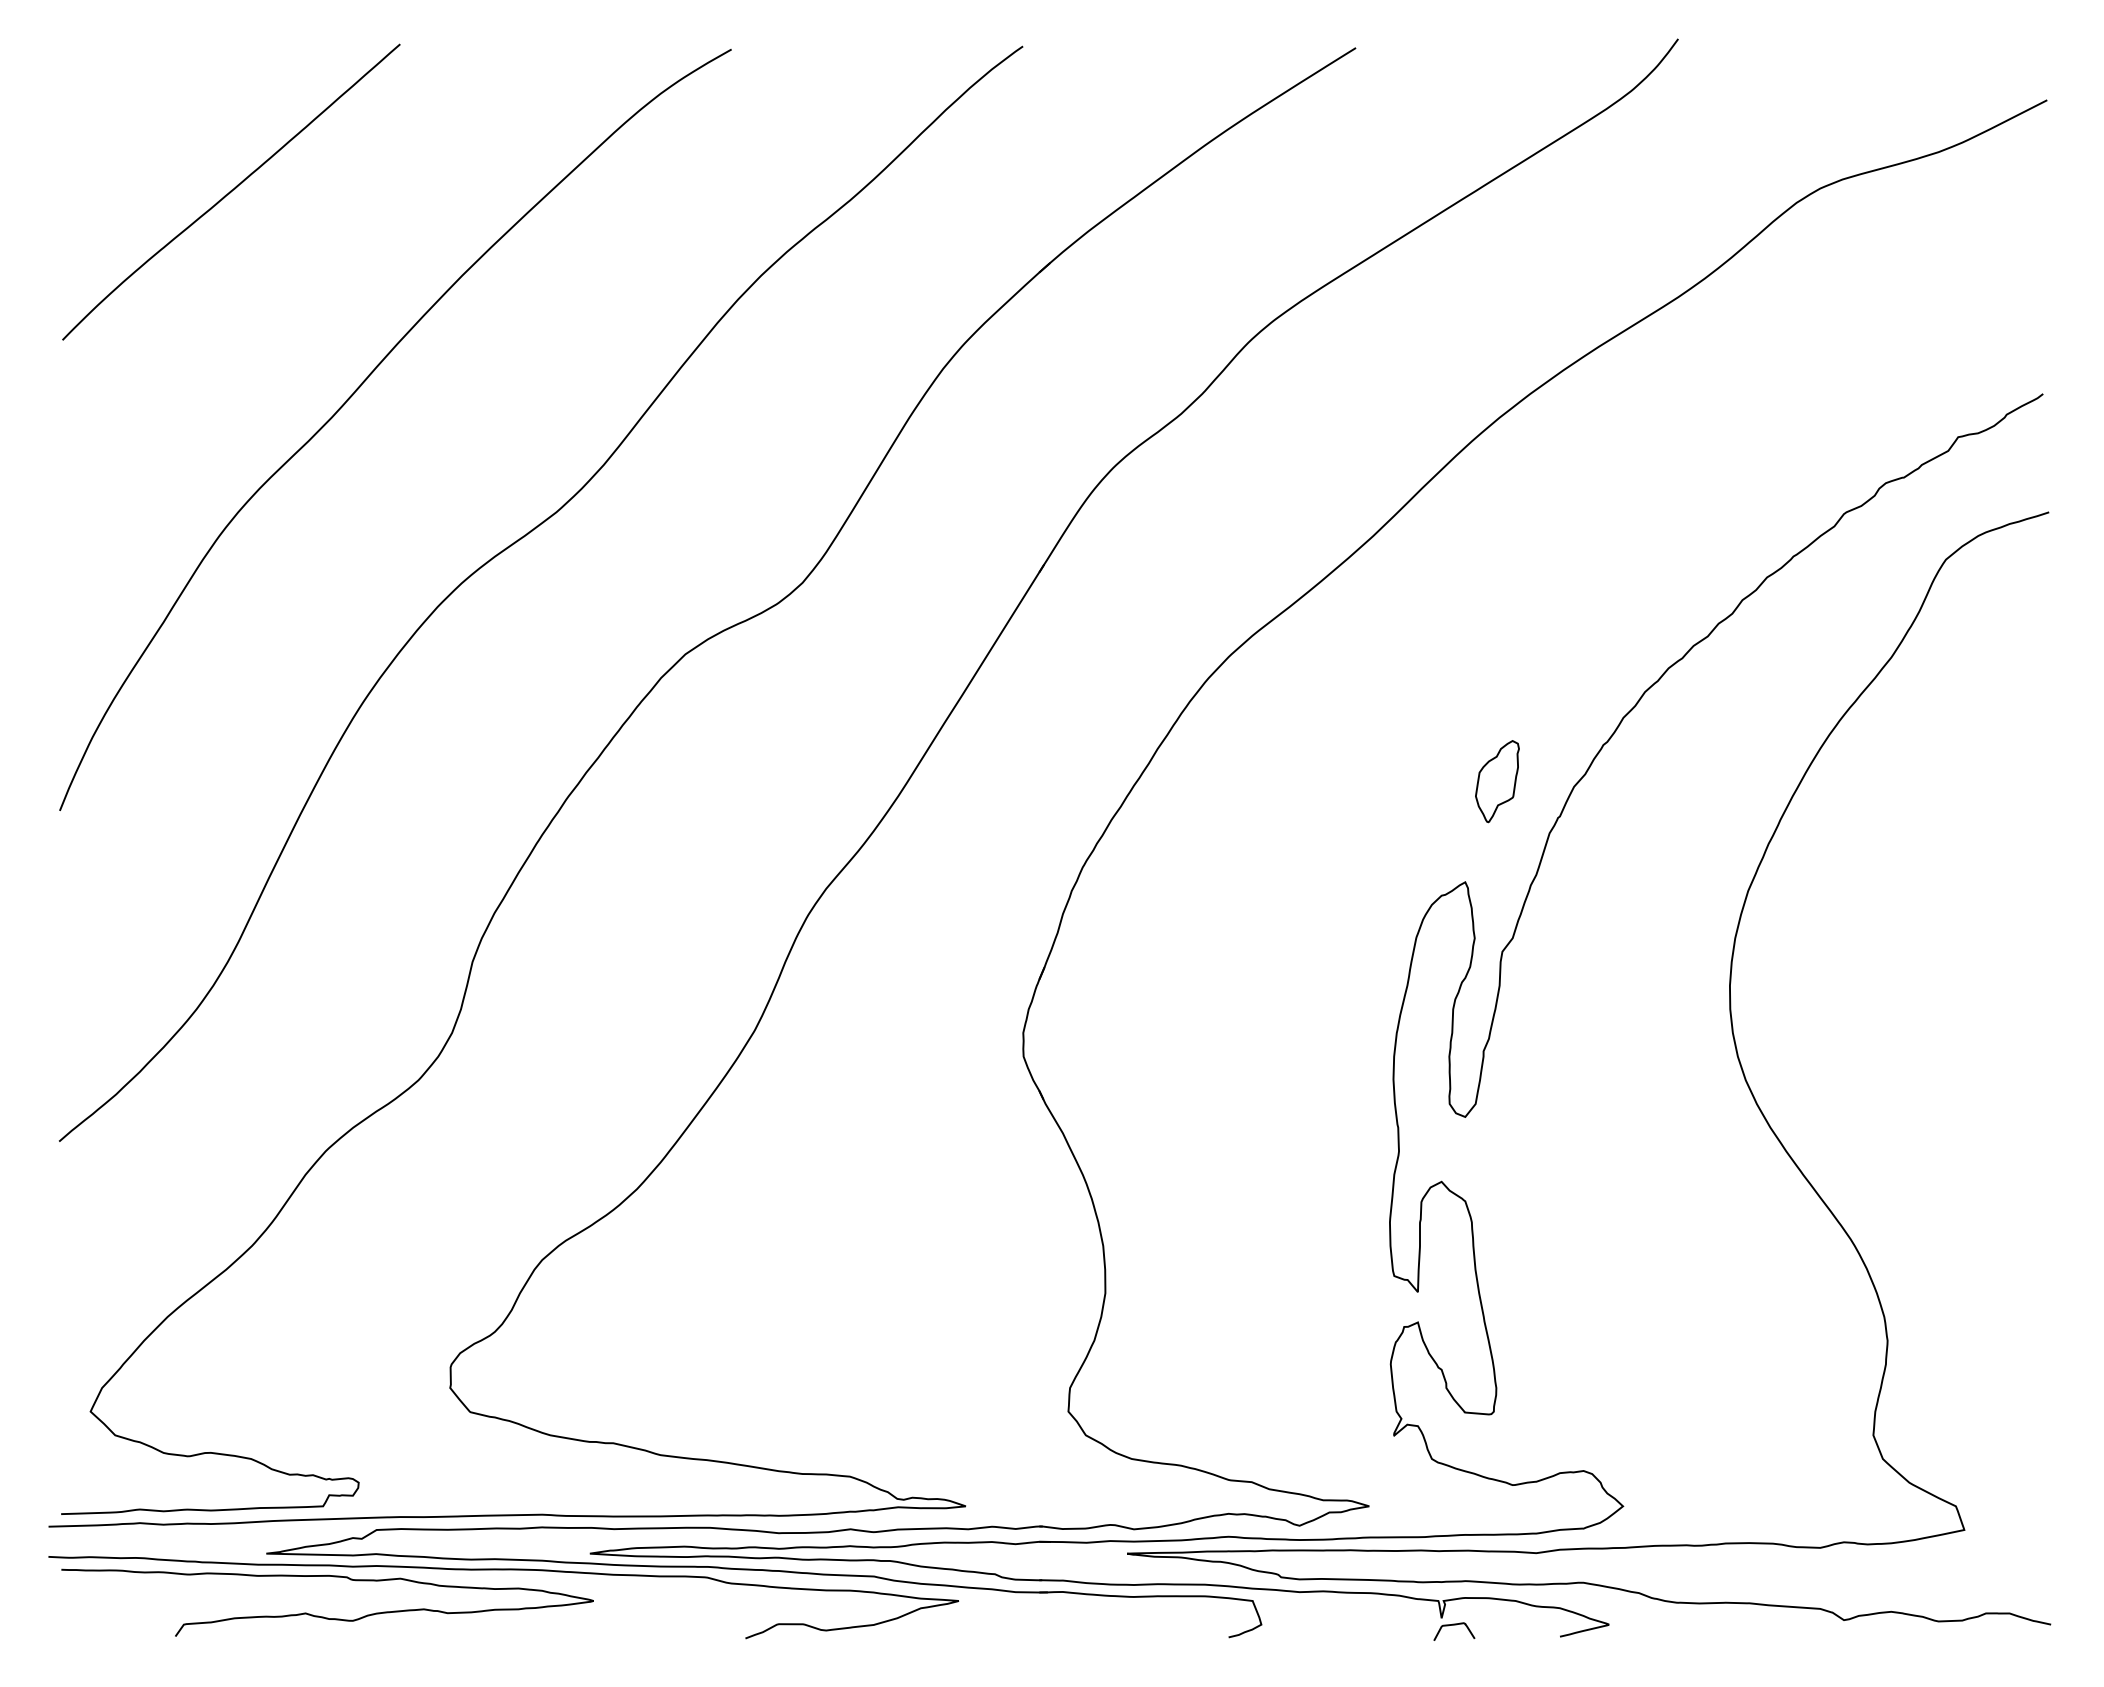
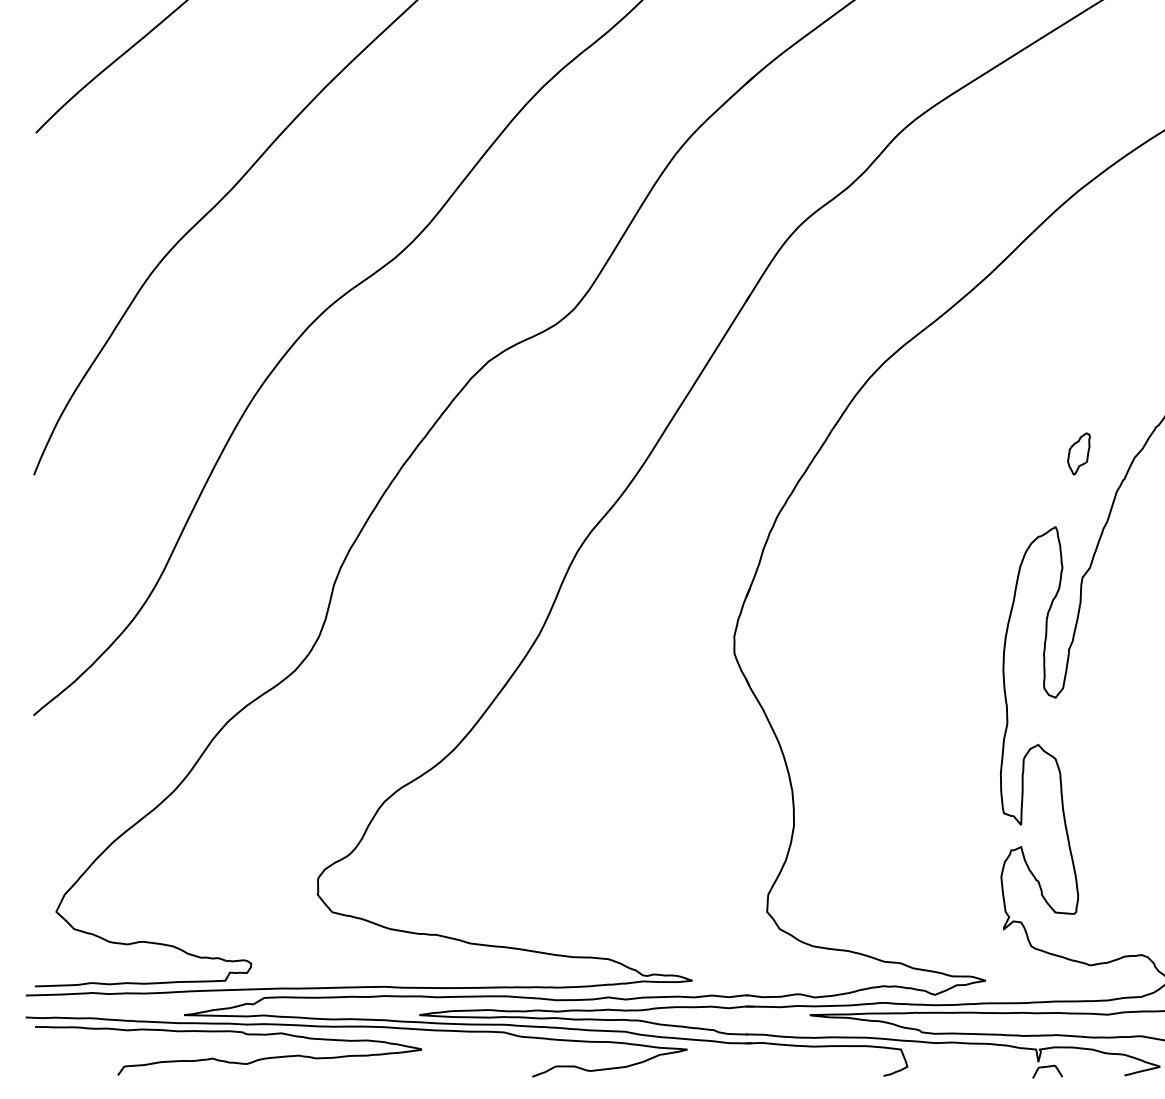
part: (1497, 781) -> (1079, 453), size x0.7

